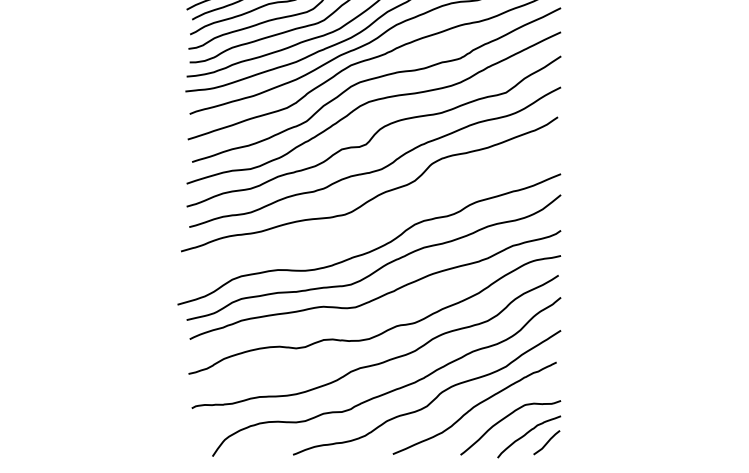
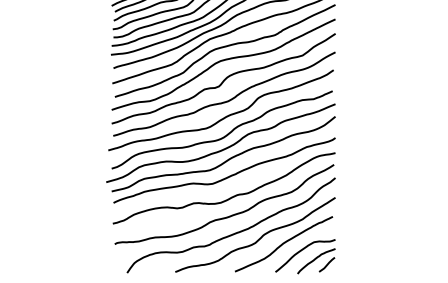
curve: (375, 226) -> (224, 135), added

